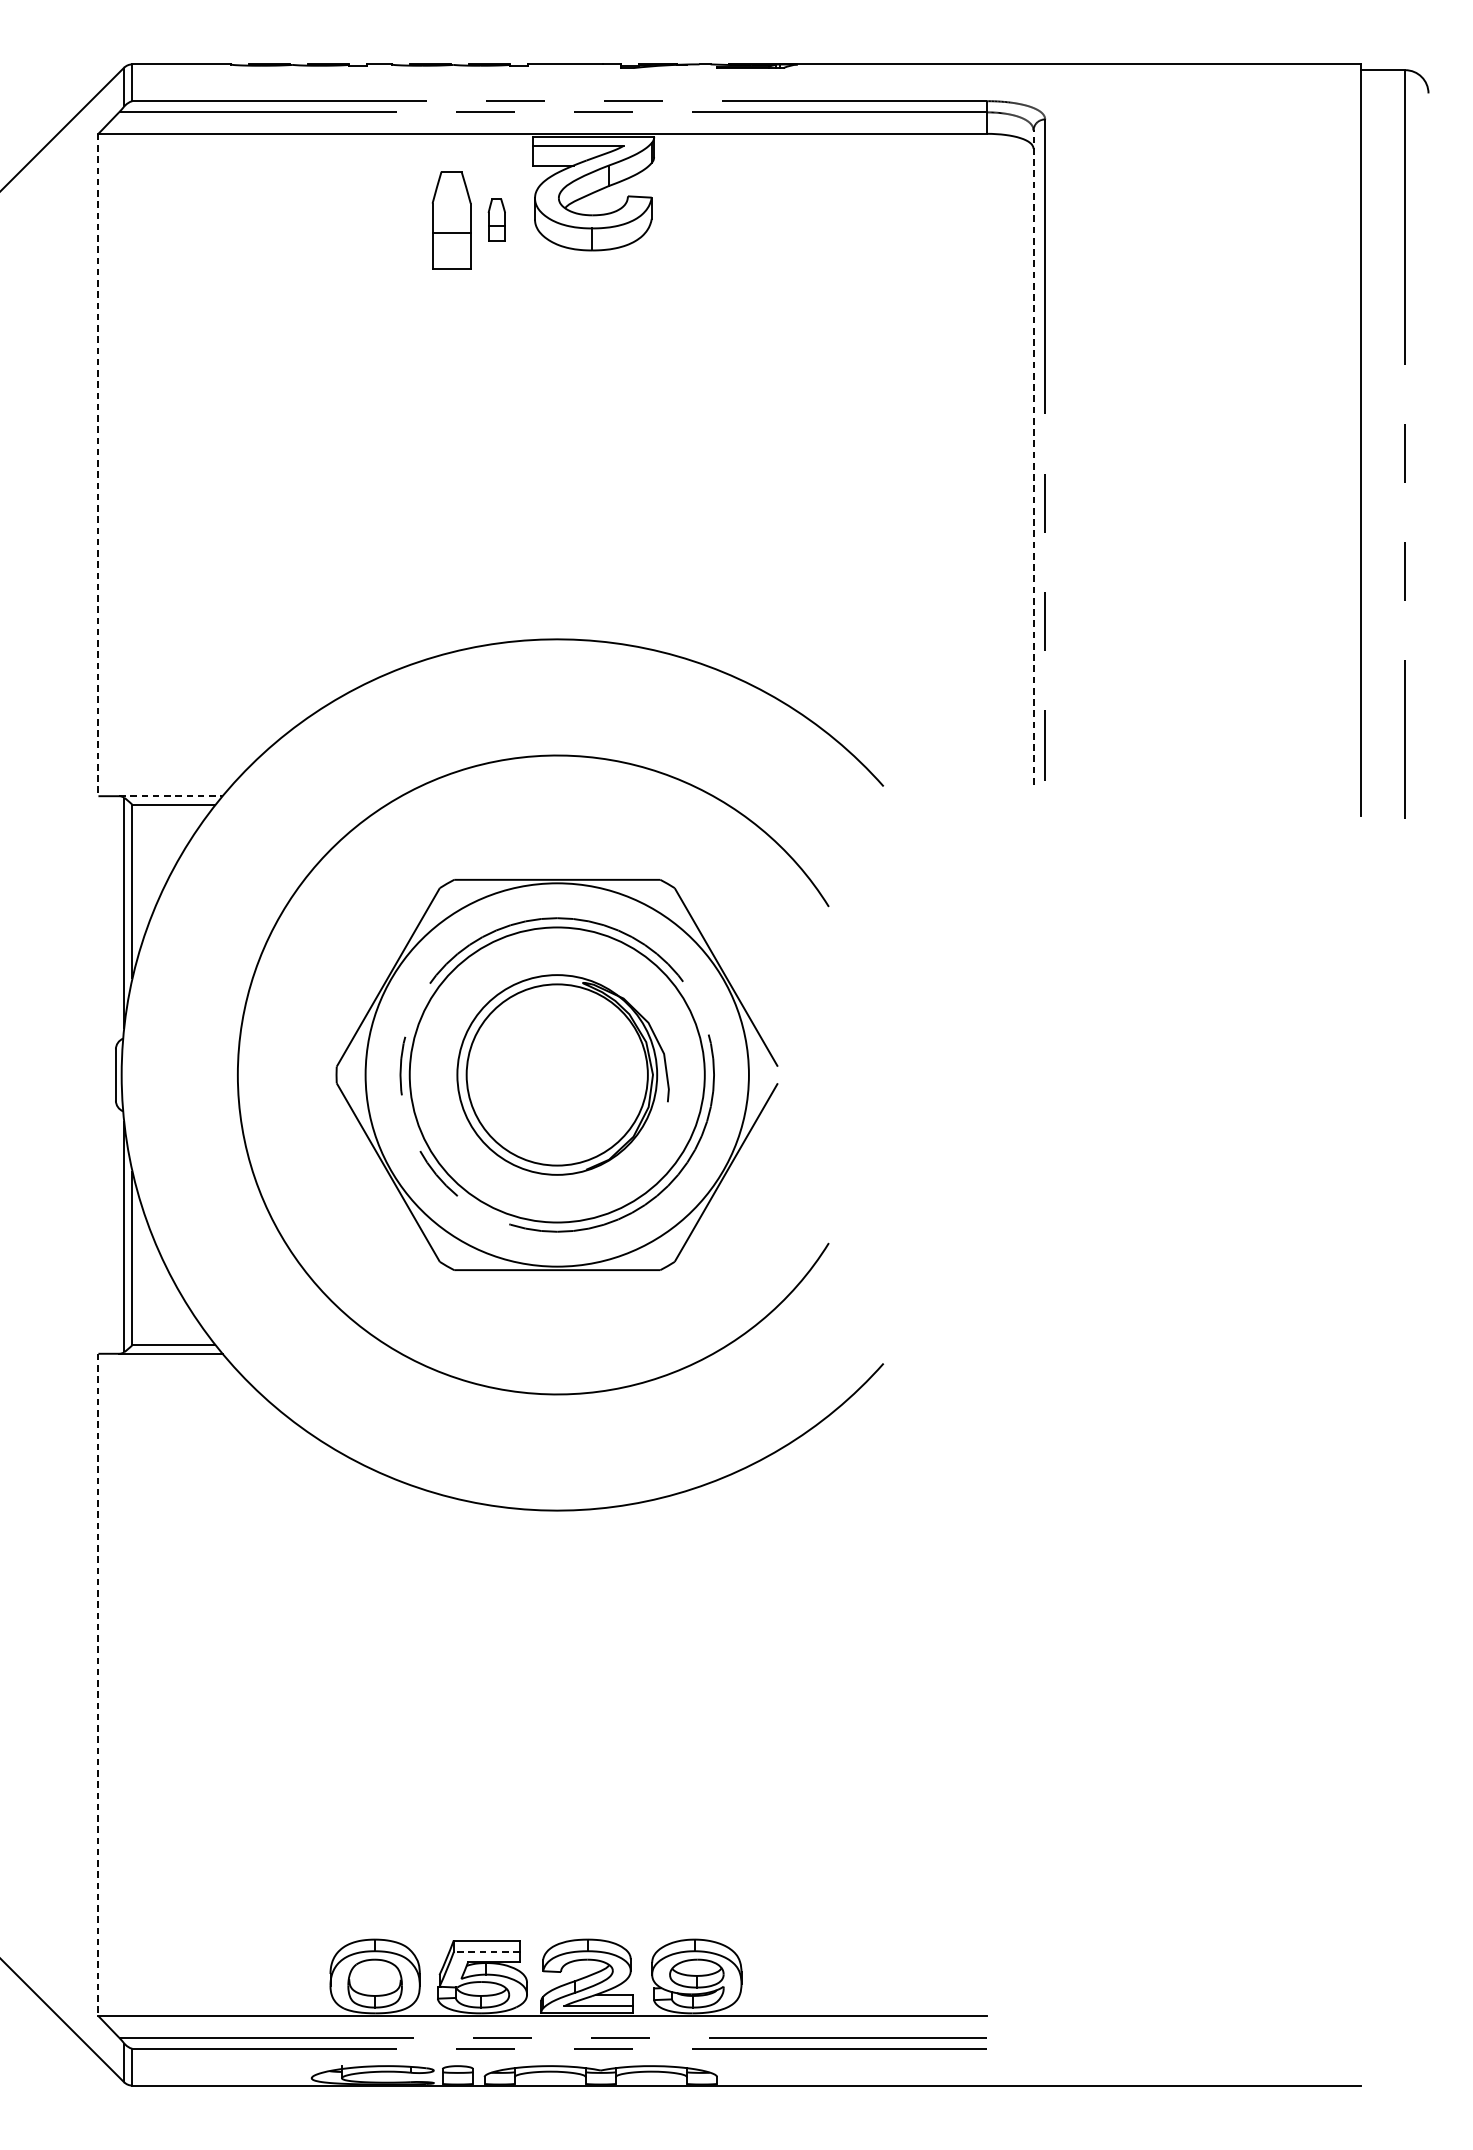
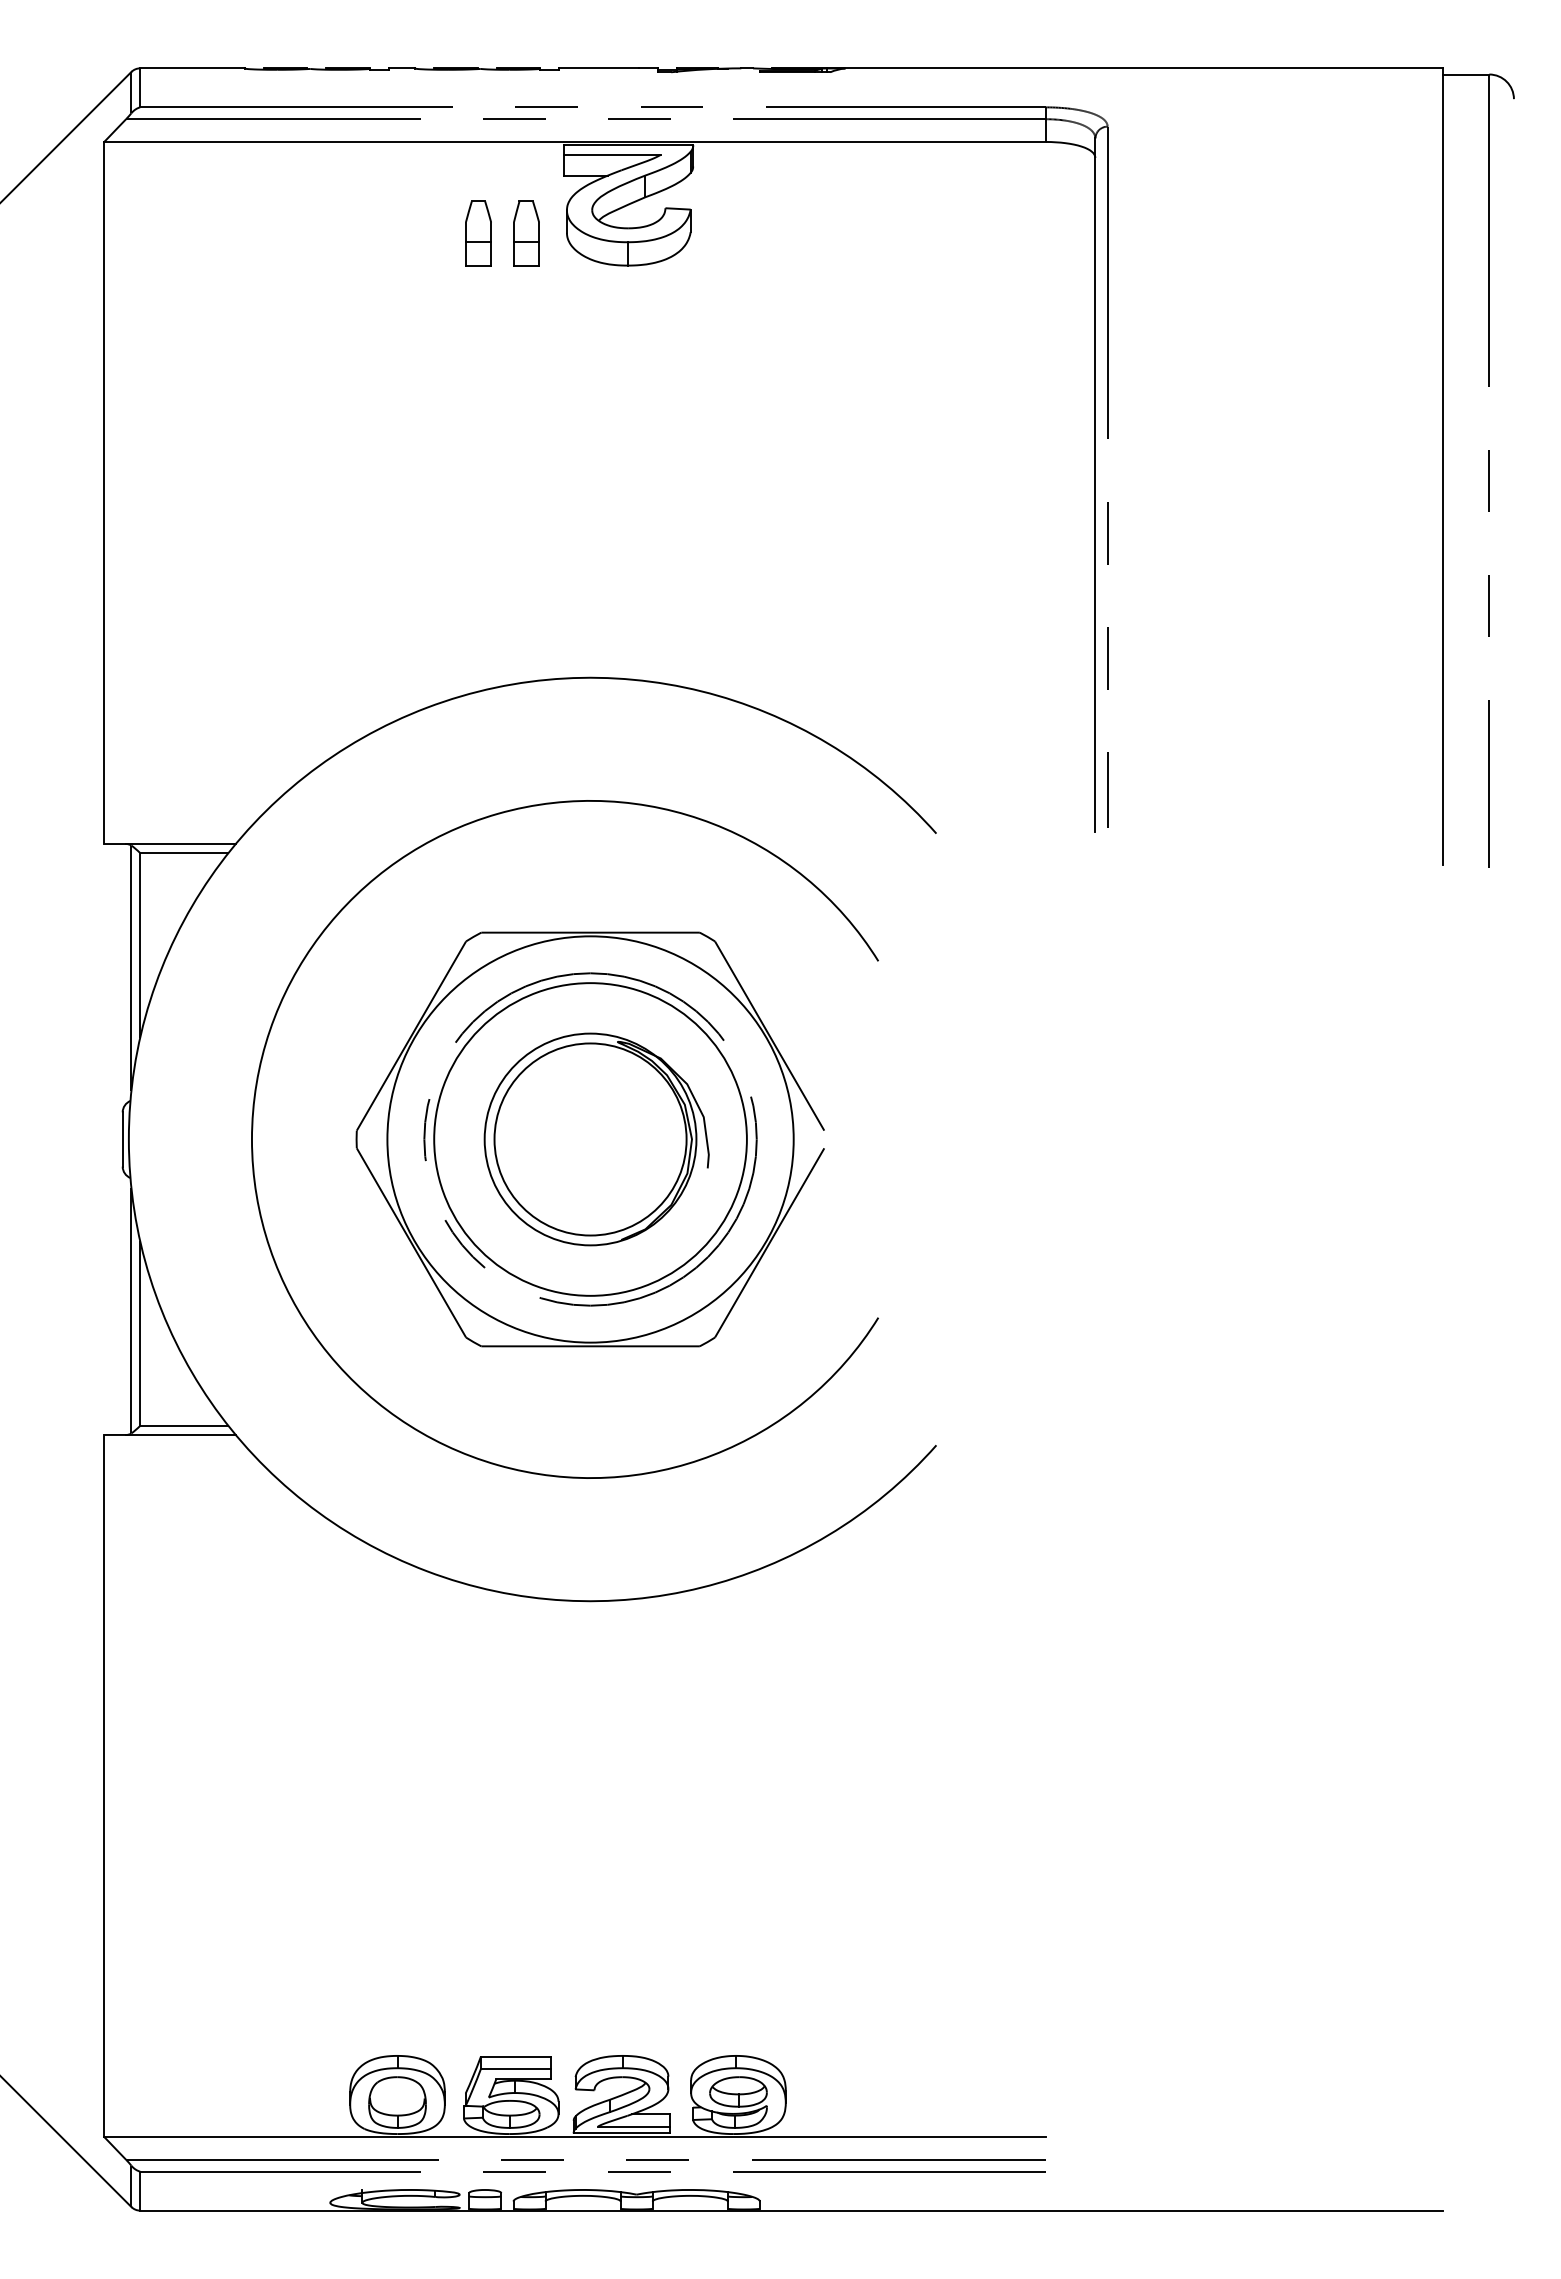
part: (451, 220) -> (478, 233), size x0.62
part: (496, 220) -> (526, 233), size x1.43
line: (1033, 457) -> (1095, 485), dashed -> solid
line: (98, 465) -> (104, 493), dashed -> solid
line: (170, 796) -> (180, 844), dashed -> solid
line: (98, 1685) -> (104, 1786), dashed -> solid
line: (486, 1952) -> (515, 2069), dashed -> solid

